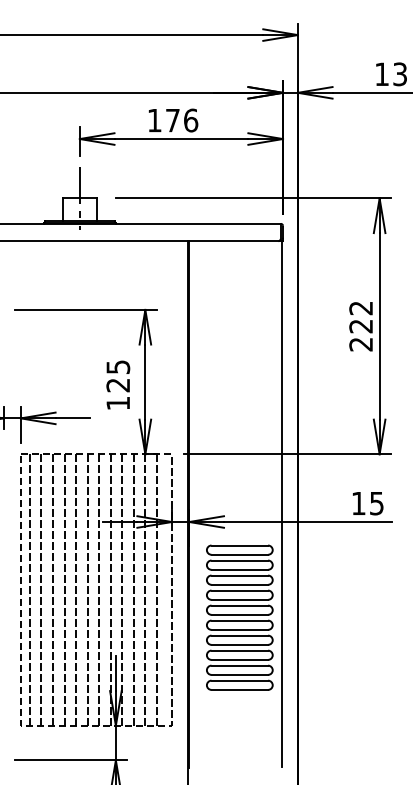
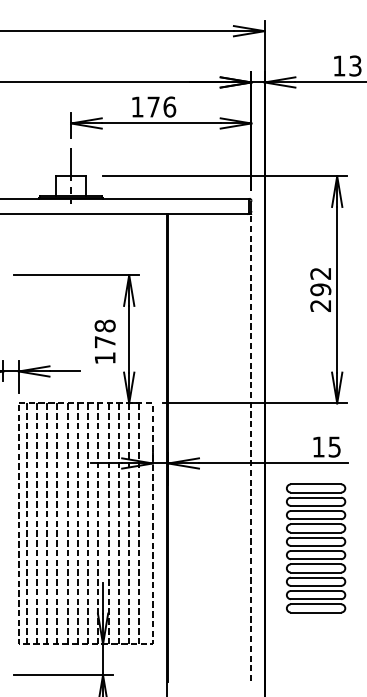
text: (361, 326) -> (321, 289), 222 -> 292
text: (118, 376) -> (105, 334), 125 -> 178
line: (281, 503) -> (250, 447), solid -> dashed
part: (239, 617) -> (315, 548), moved

